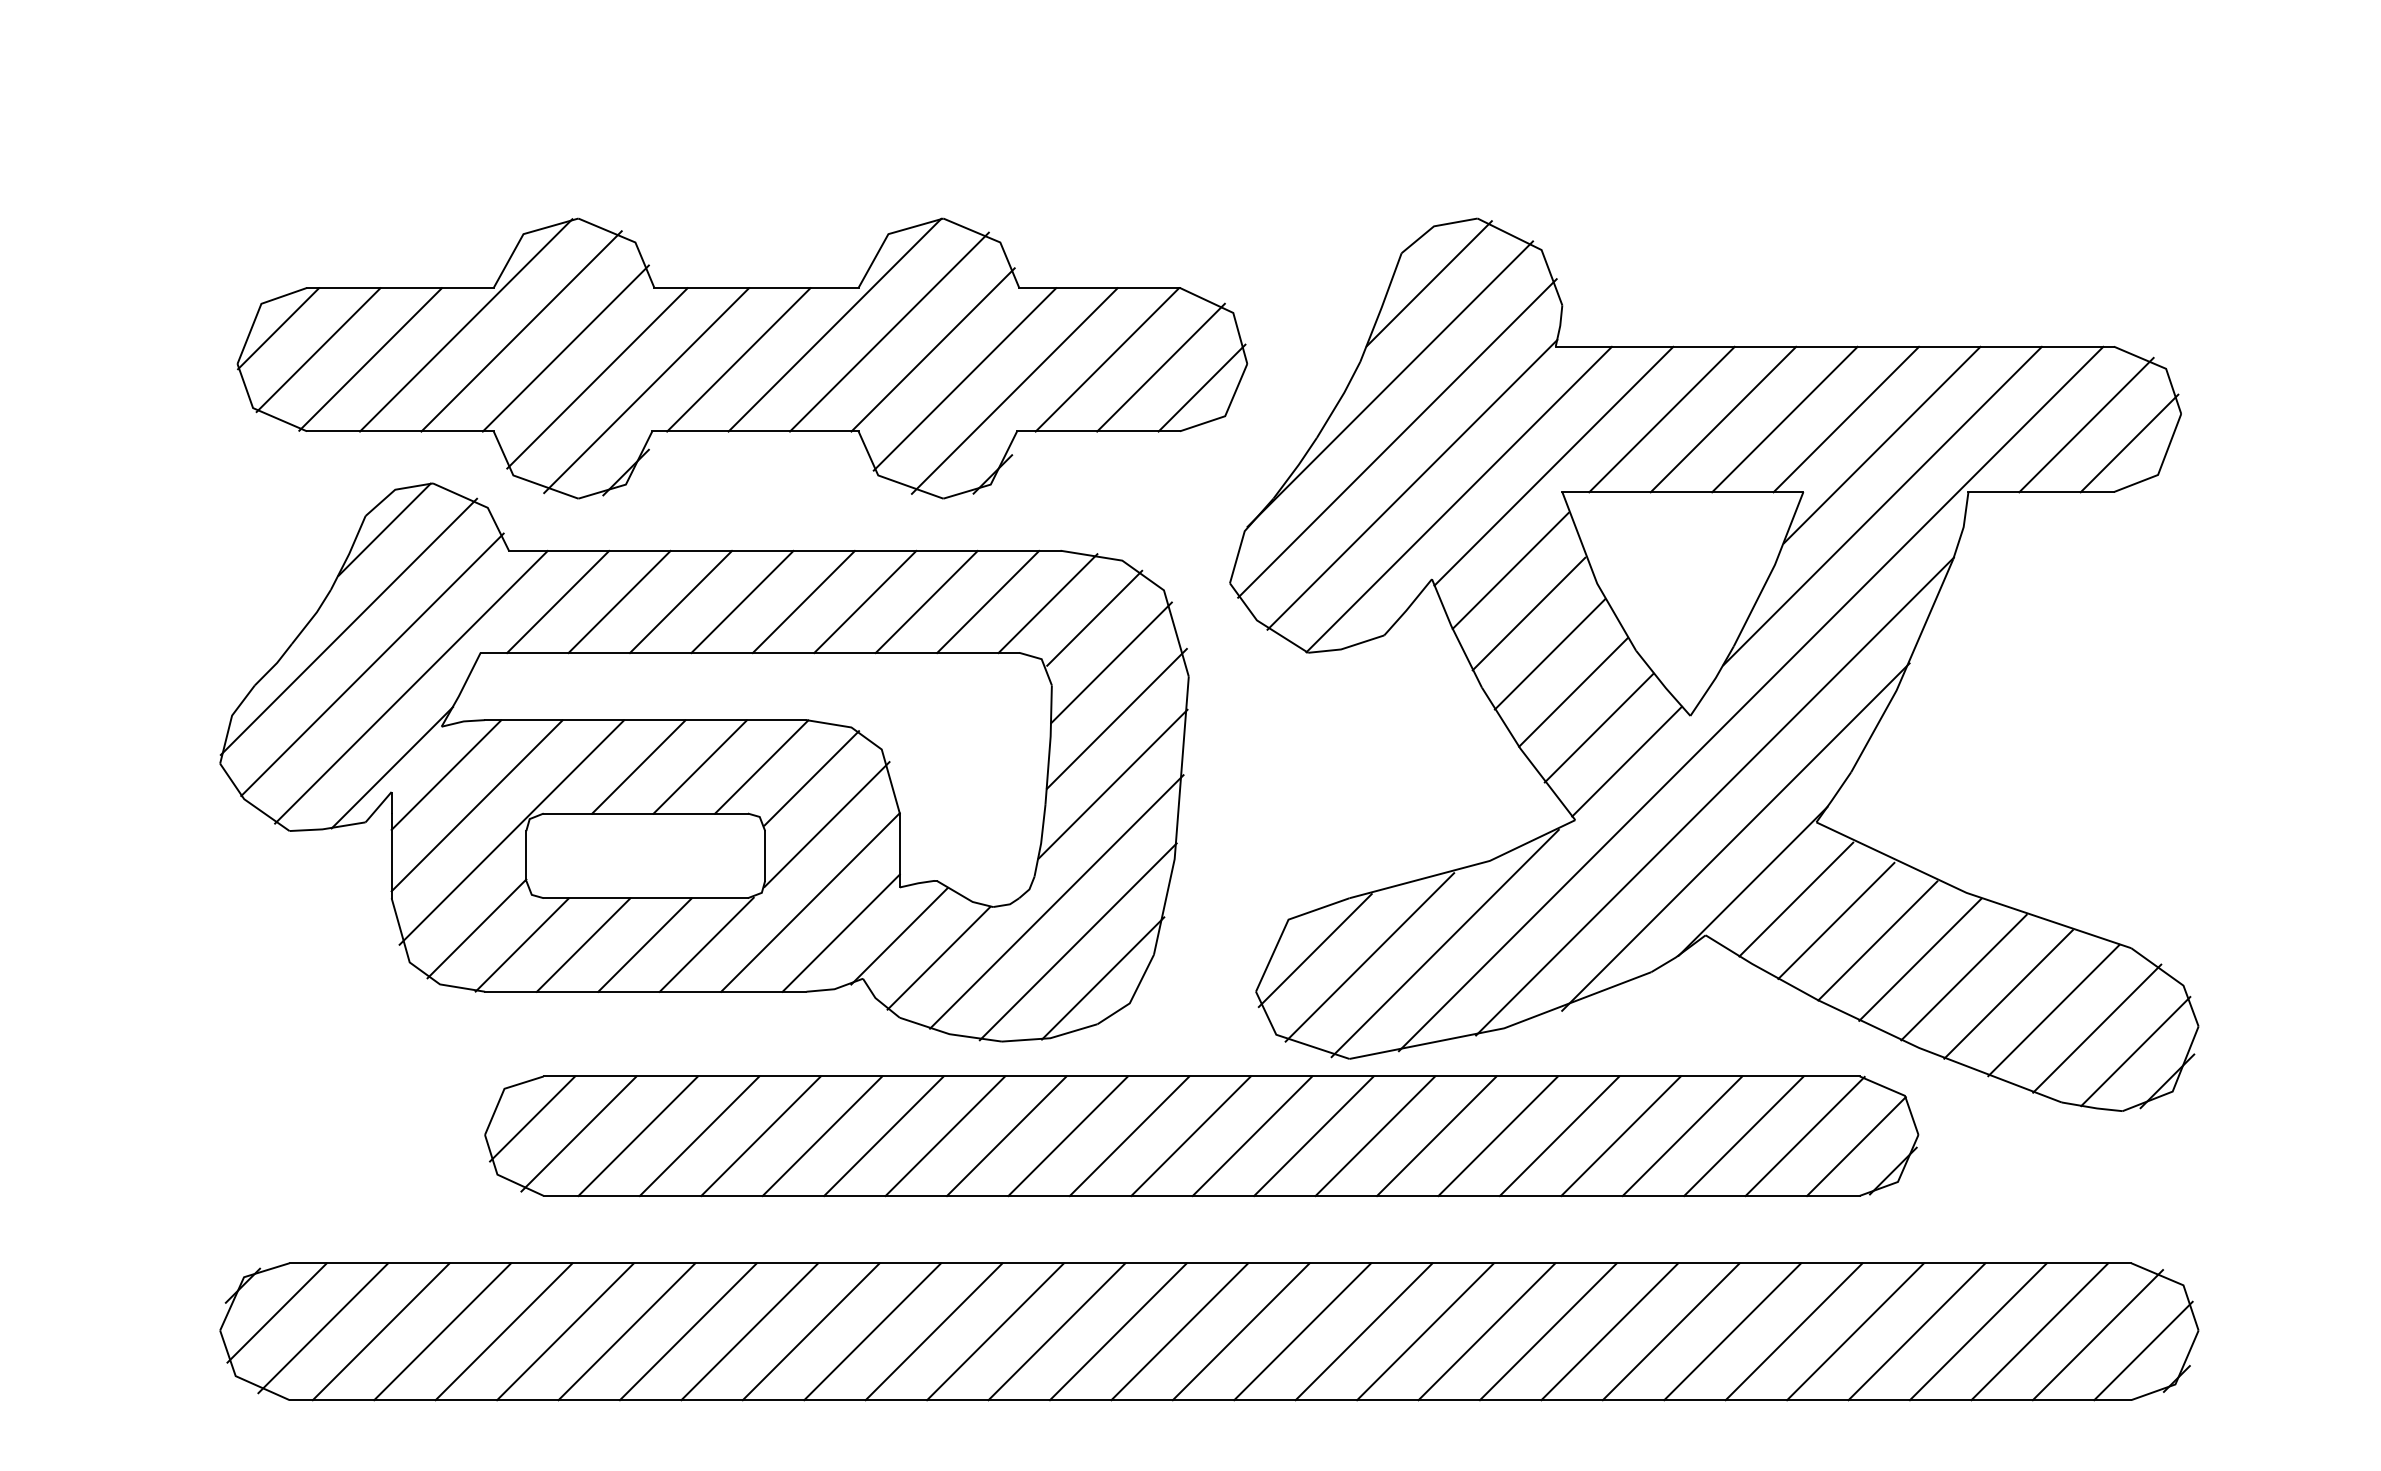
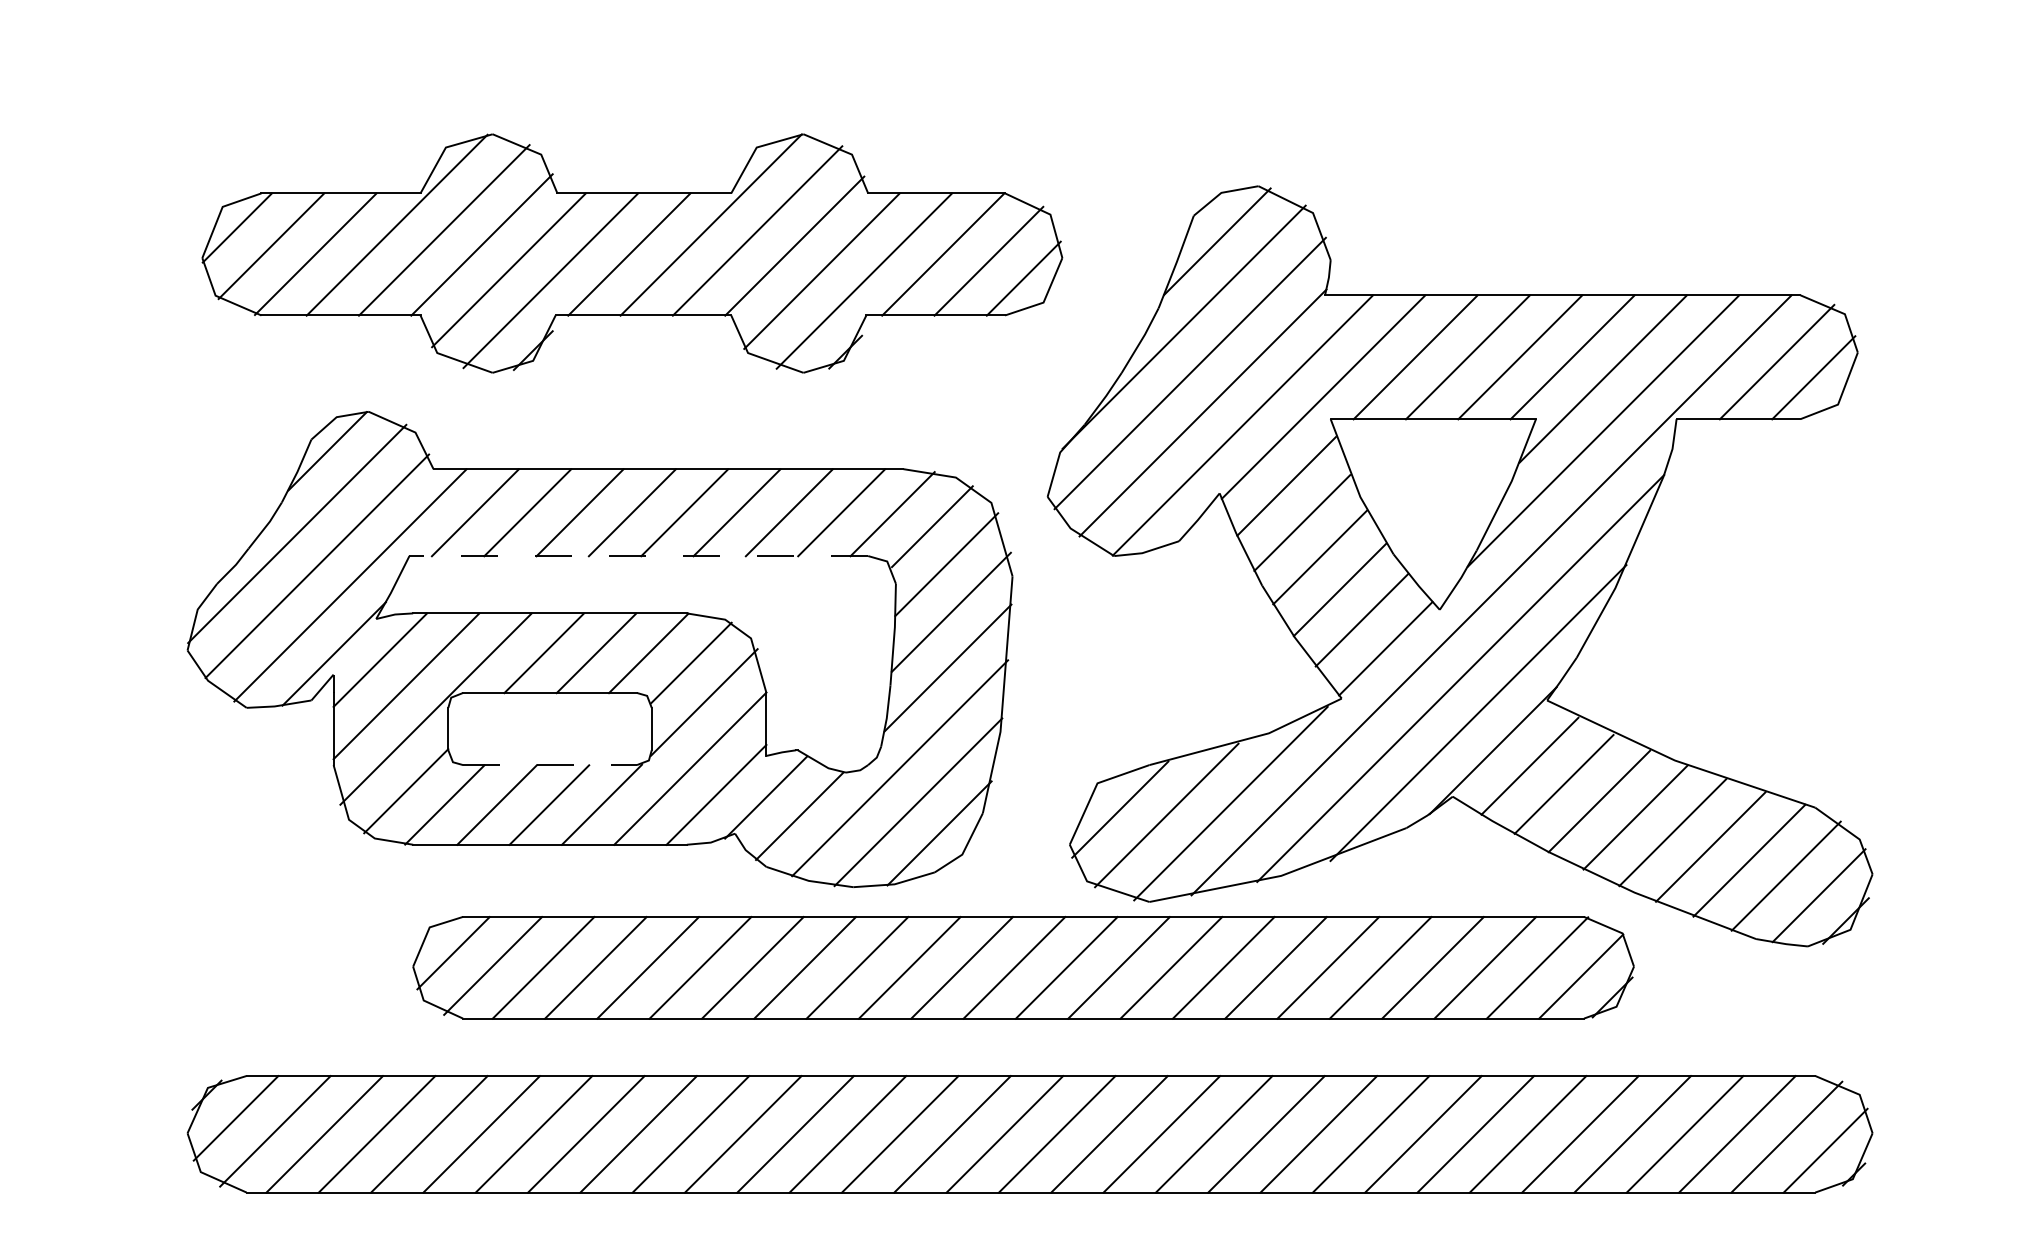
part: (742, 358) -> (632, 253), moved
line: (749, 652) -> (638, 555), solid -> dashed
line: (646, 898) -> (550, 765), solid -> dashed

